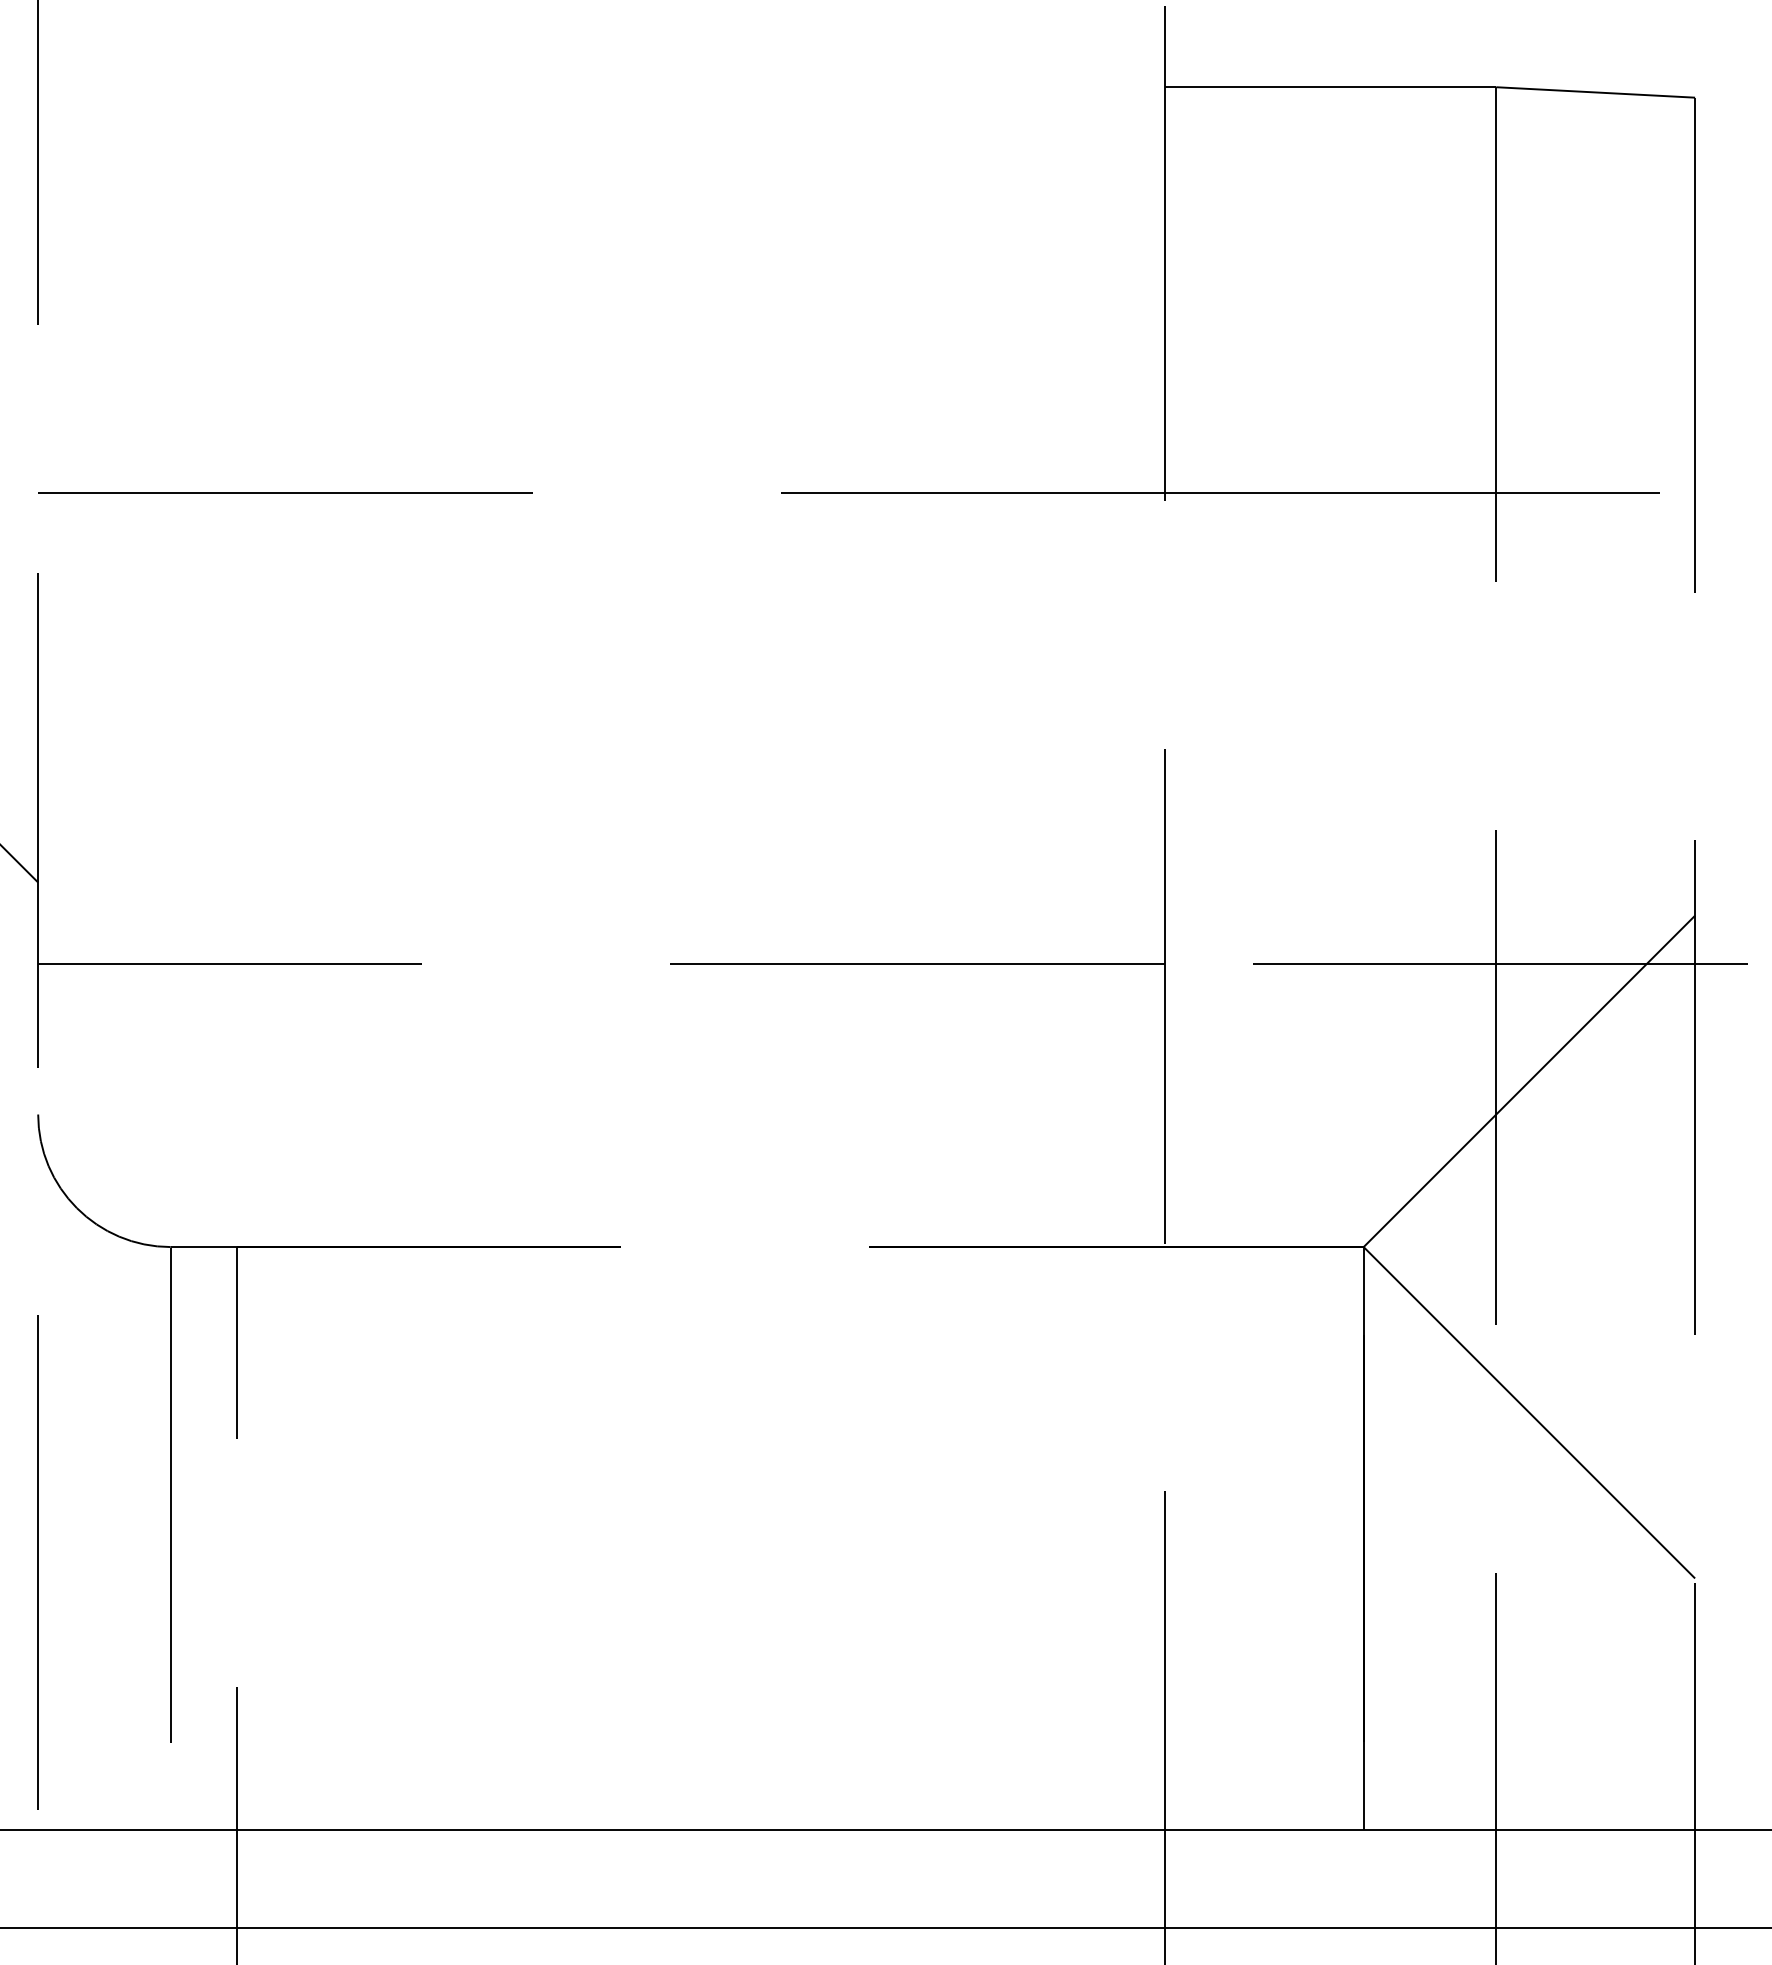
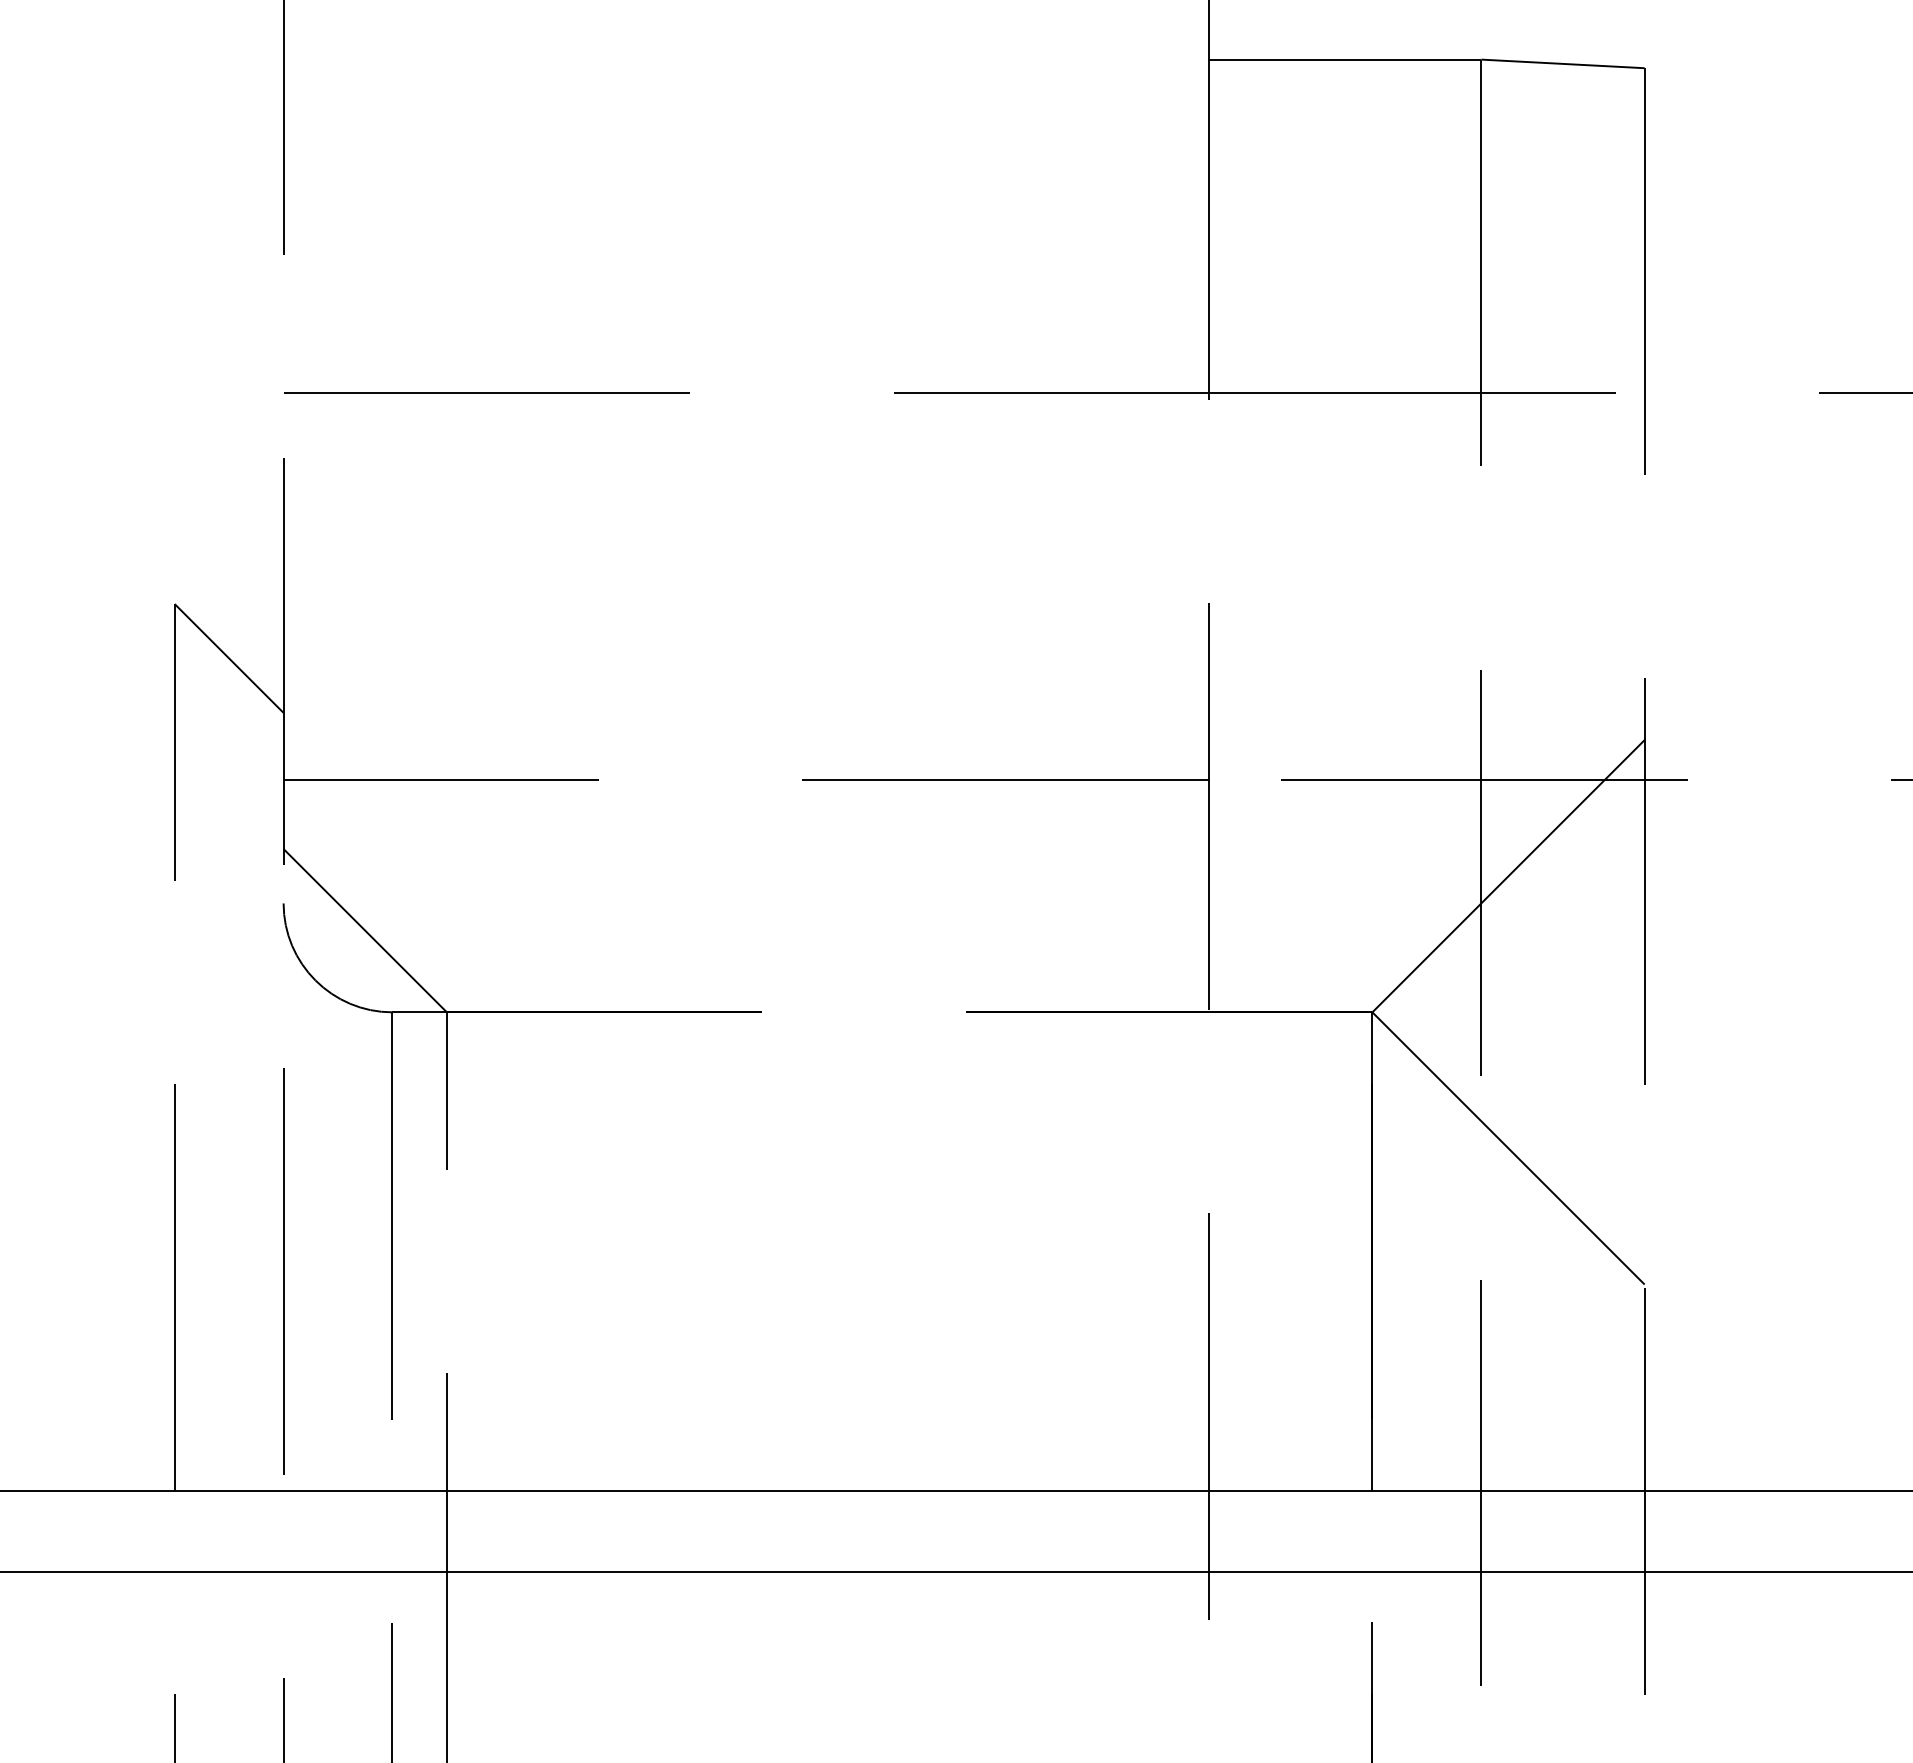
line: (136, 1147) -> (364, 930), added

